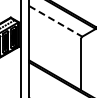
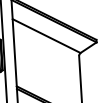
line: (55, 21) -> (46, 36), dashed -> solid

